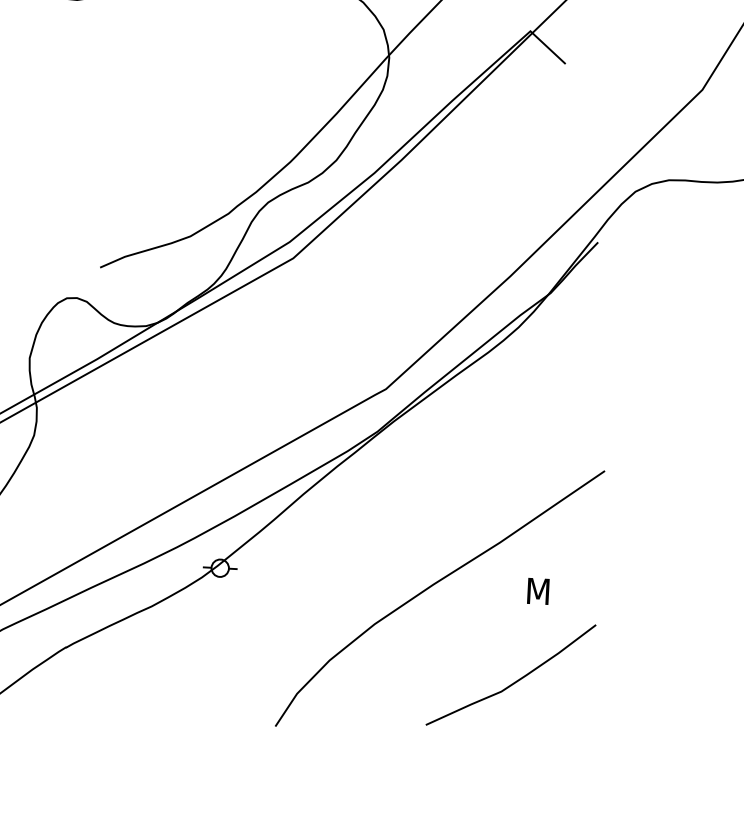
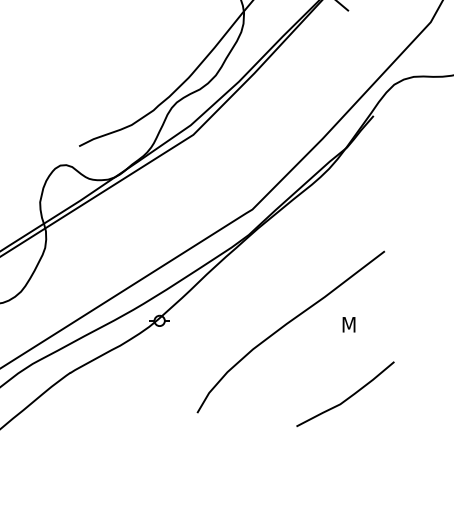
curve: (514, 680) -> (347, 397), moved

